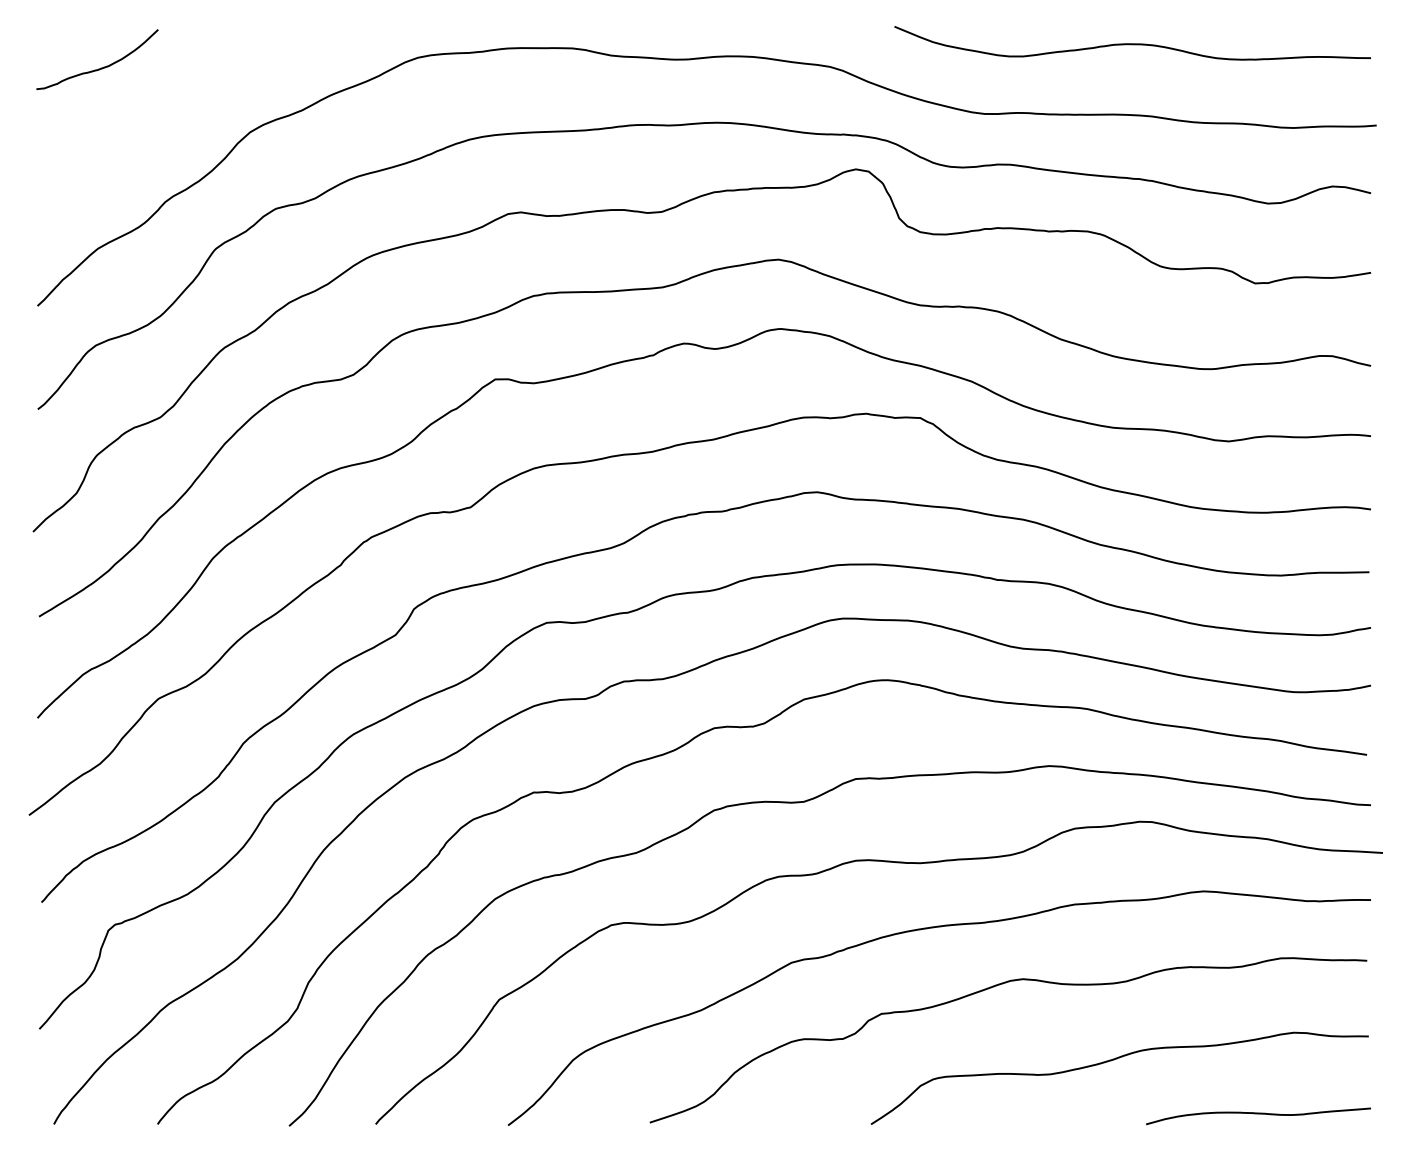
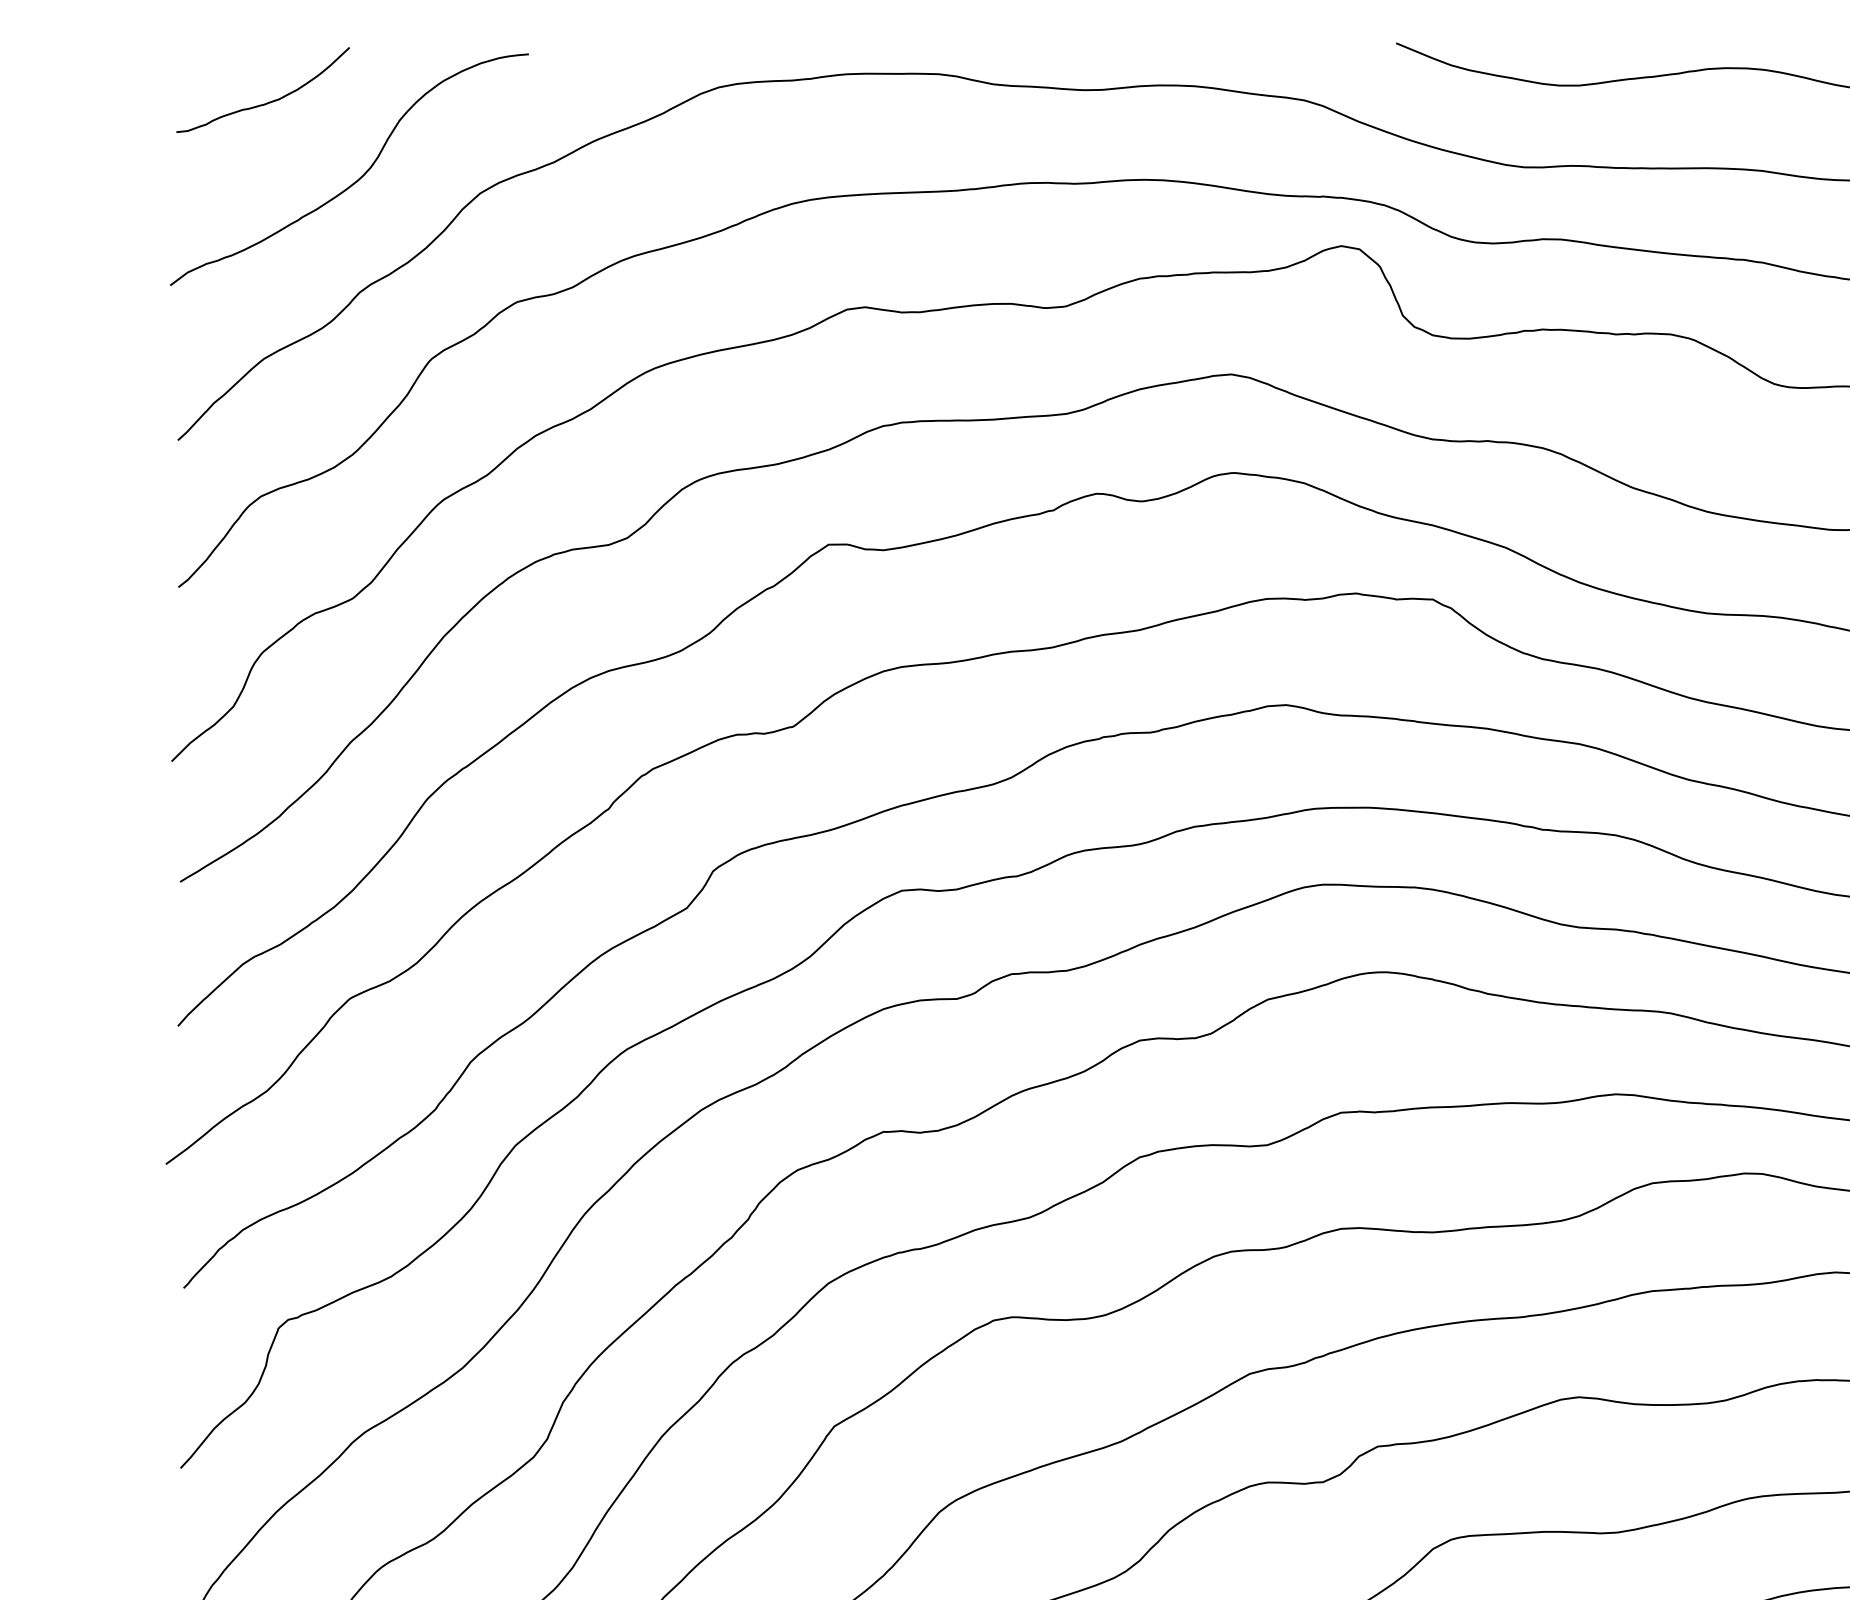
curve: (164, 121) -> (358, 178), added

